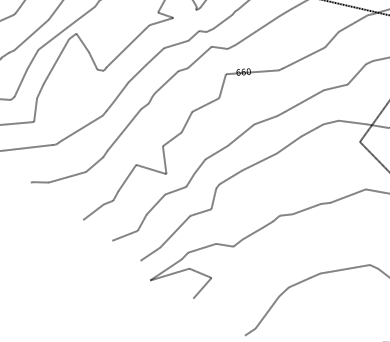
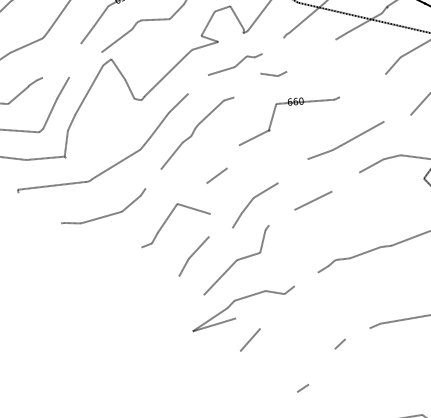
line: (222, 21) -> (272, 45), removed
line: (257, 30) -> (311, 55), removed
line: (31, 34) -> (61, 60), removed
line: (52, 38) -> (85, 64), removed
line: (155, 56) -> (198, 84), removed
line: (199, 57) -> (247, 85), removed
line: (304, 57) -> (362, 85), removed
line: (335, 87) -> (397, 118), removed
line: (187, 121) -> (233, 156), removed
line: (240, 135) -> (292, 171), removed
line: (114, 141) -> (153, 178), removed
line: (288, 144) -> (345, 181), removed
line: (164, 159) -> (208, 198), removed
line: (230, 177) -> (281, 217), removed
line: (175, 190) -> (220, 232), removed
line: (92, 211) -> (129, 255), removed
line: (252, 233) -> (305, 279), removed
line: (124, 235) -> (164, 281), removed
line: (149, 254) -> (192, 302), removed
line: (200, 273) -> (248, 323), removed
line: (299, 282) -> (357, 333), removed
line: (266, 312) -> (321, 366), removed

